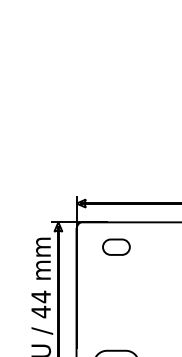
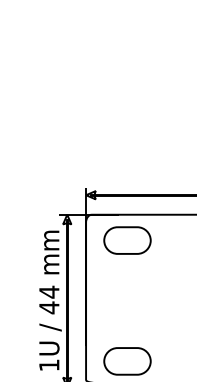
part: (116, 247) -> (127, 240), size x1.67

